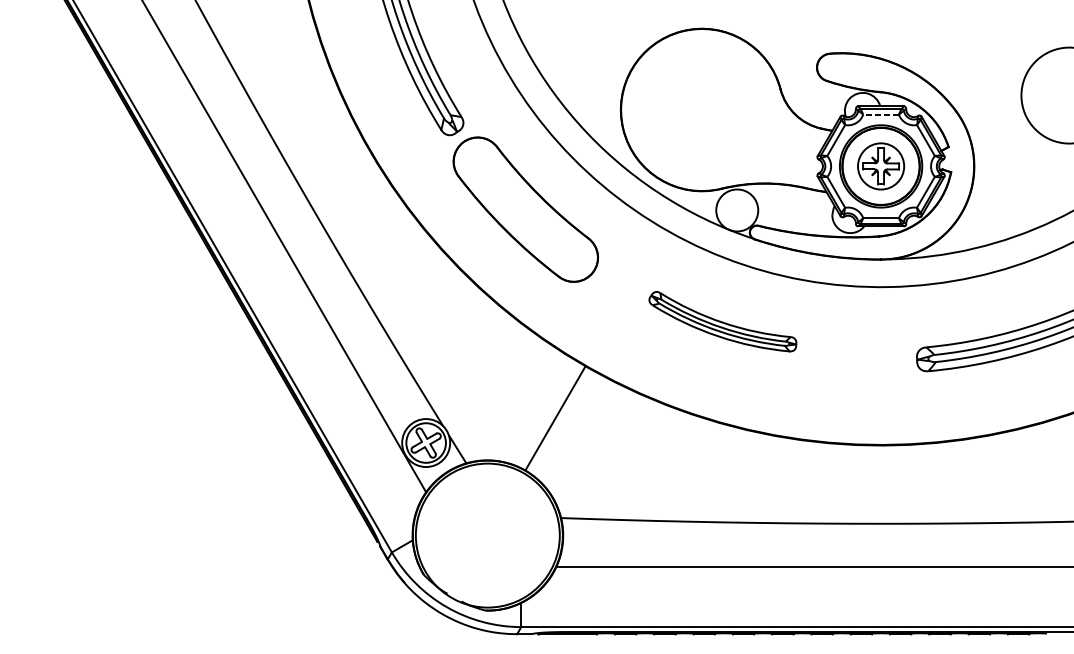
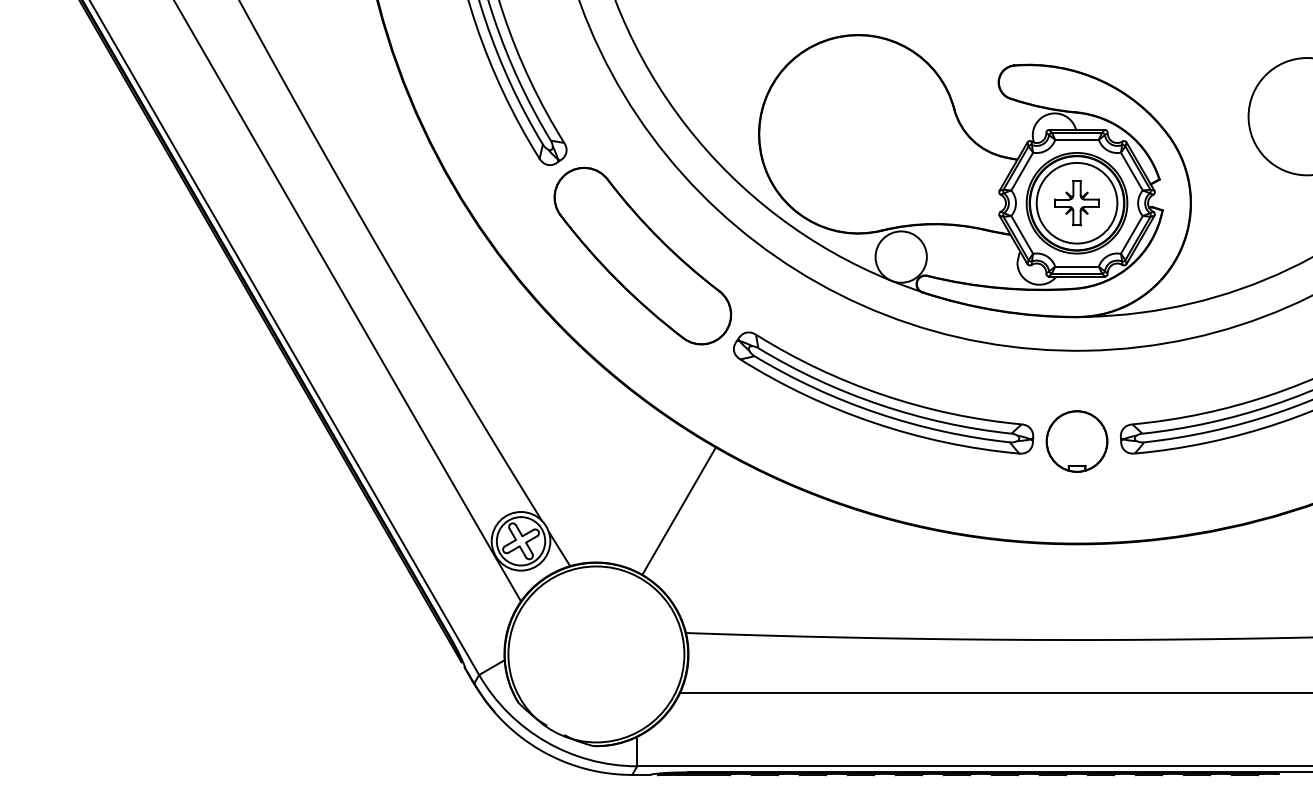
line: (881, 114) -> (1077, 139), dashed -> solid
circle: (880, 165) -> (1076, 202), size x1.43
part: (722, 321) -> (883, 392), size x1.67
part: (880, 361) -> (1076, 441), added

